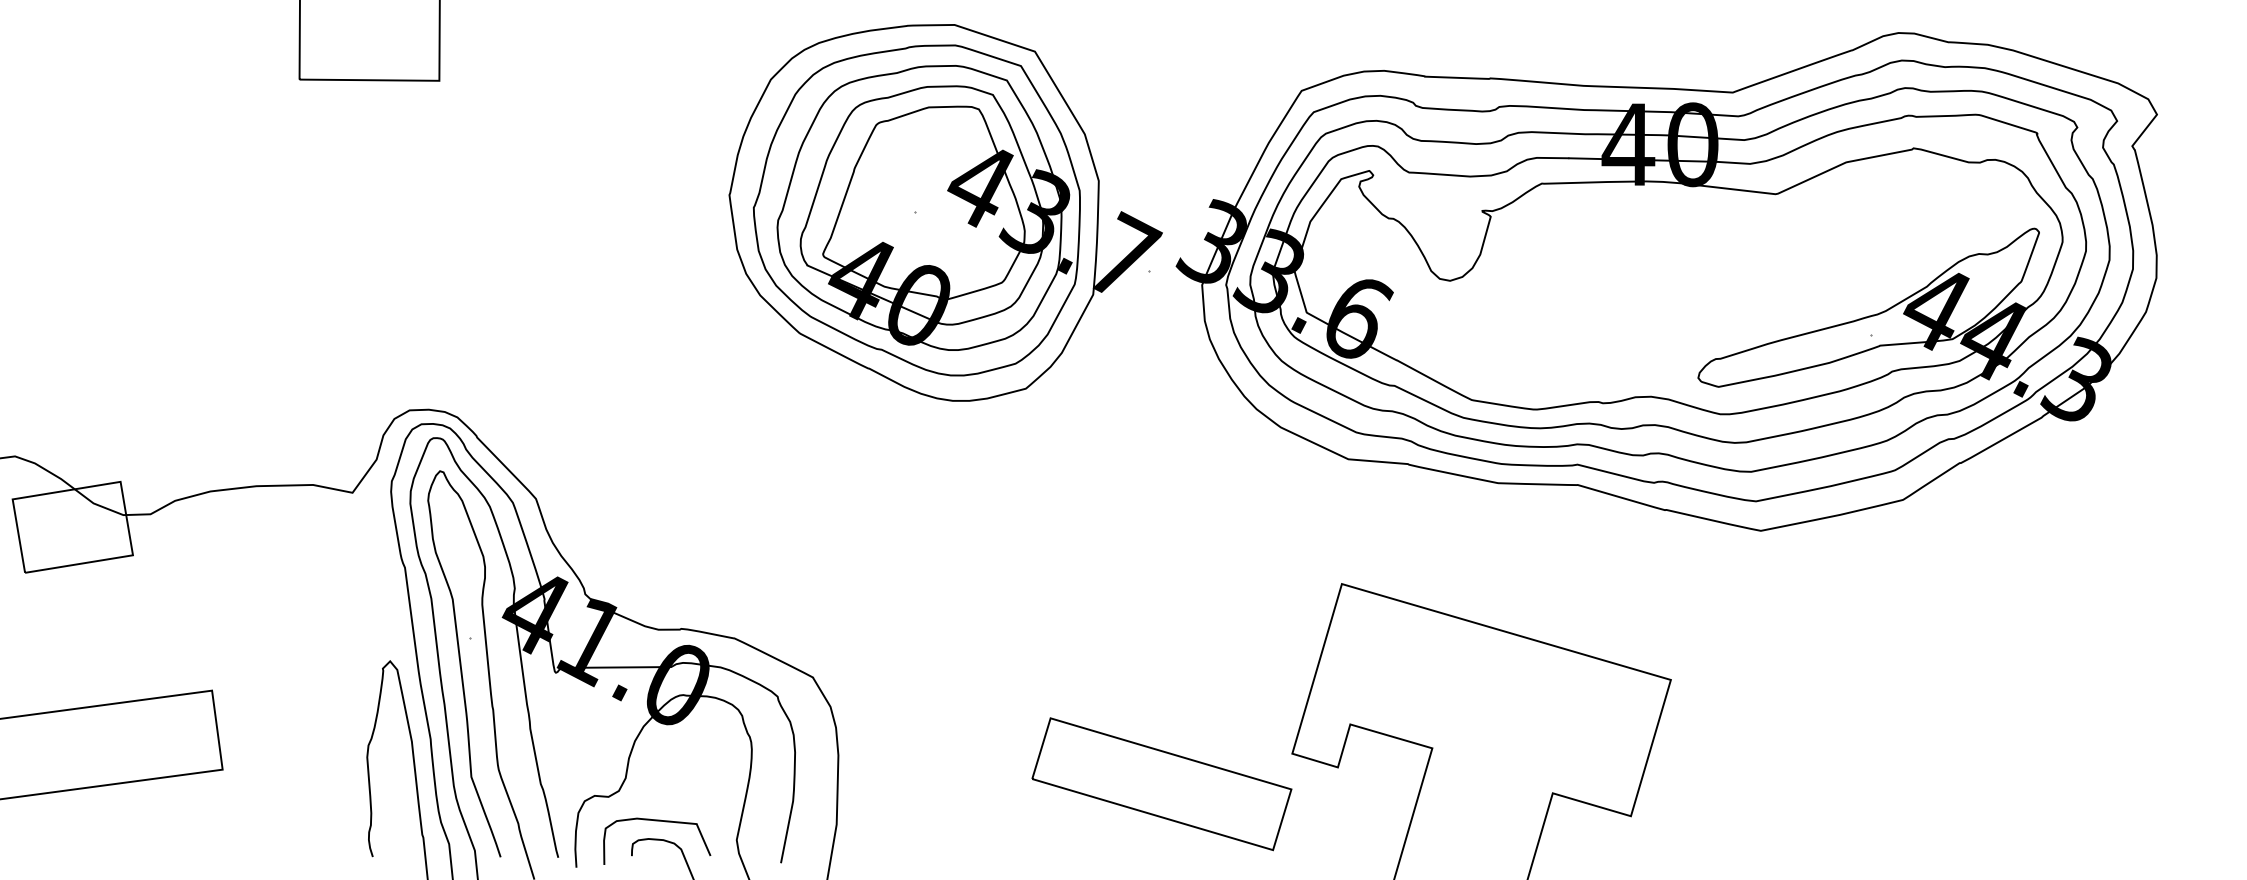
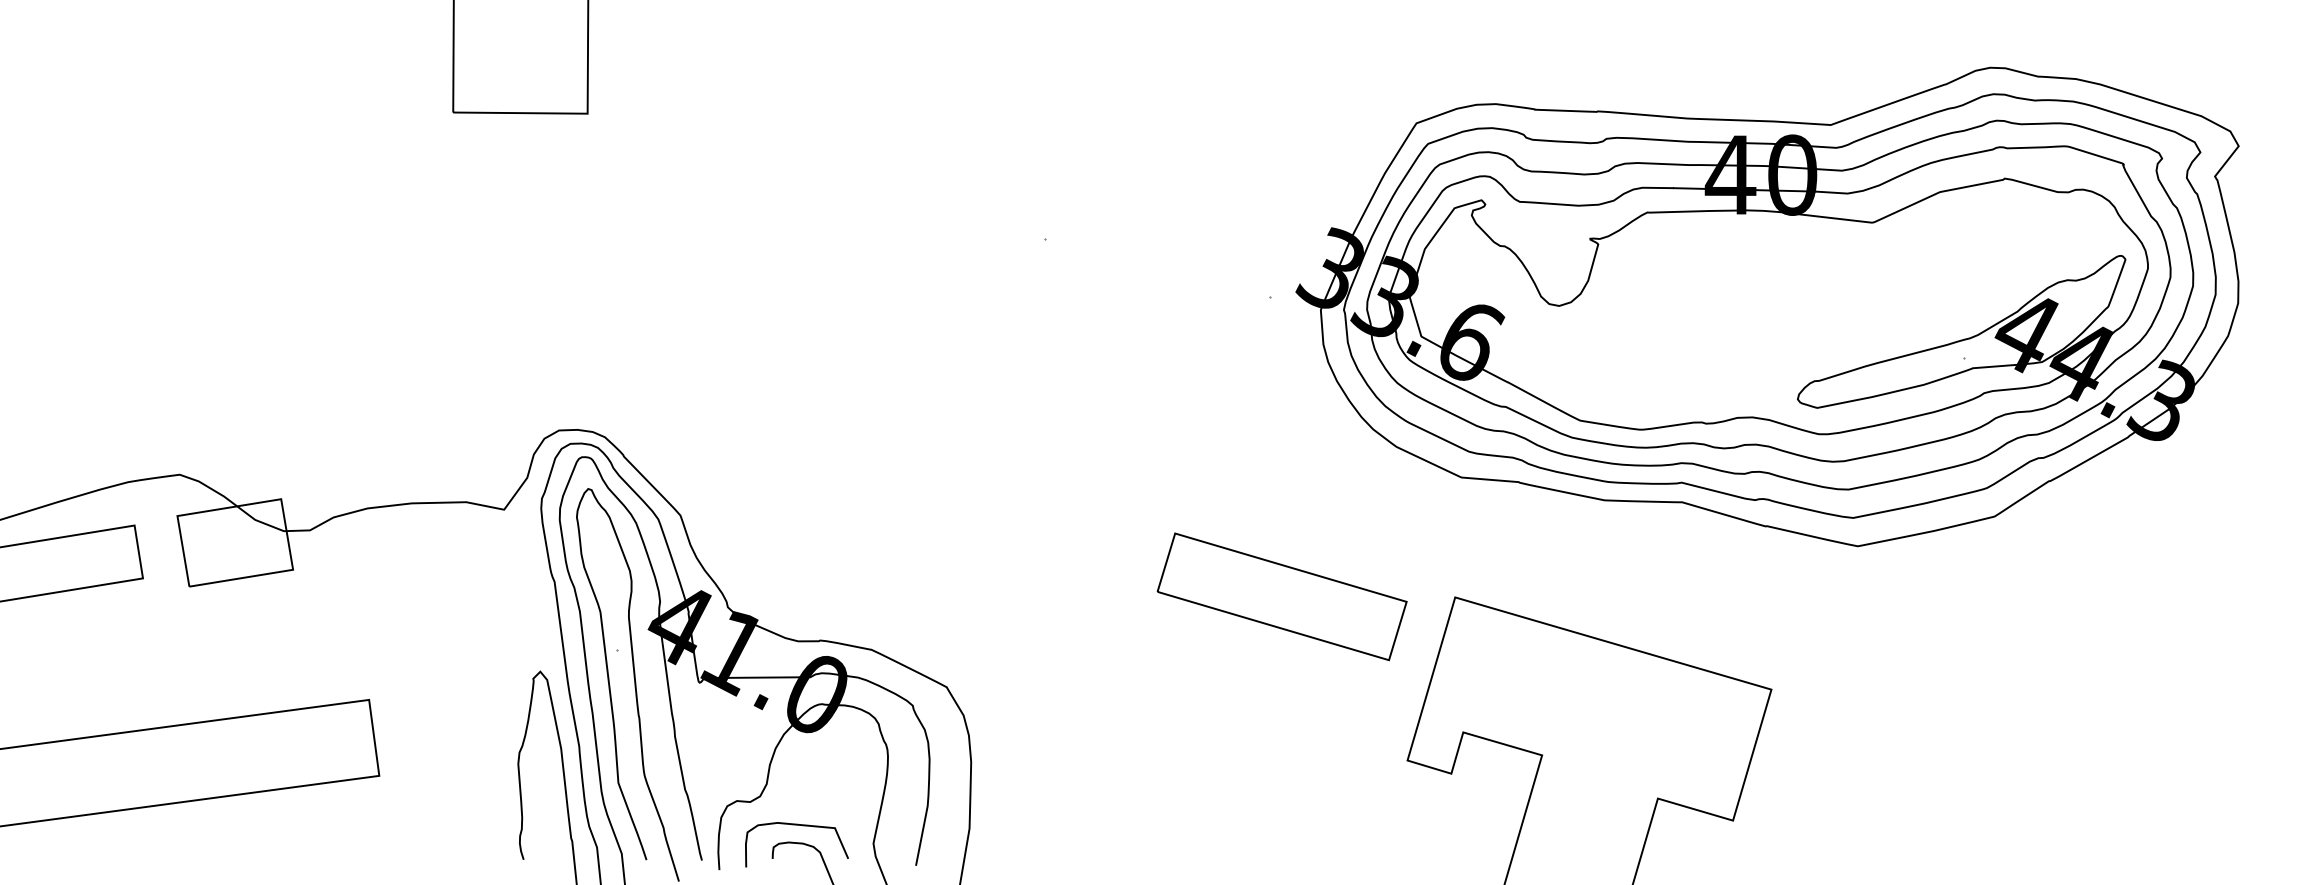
part: (945, 212) -> (1074, 240), removed
part: (1161, 783) -> (1281, 596), moved

